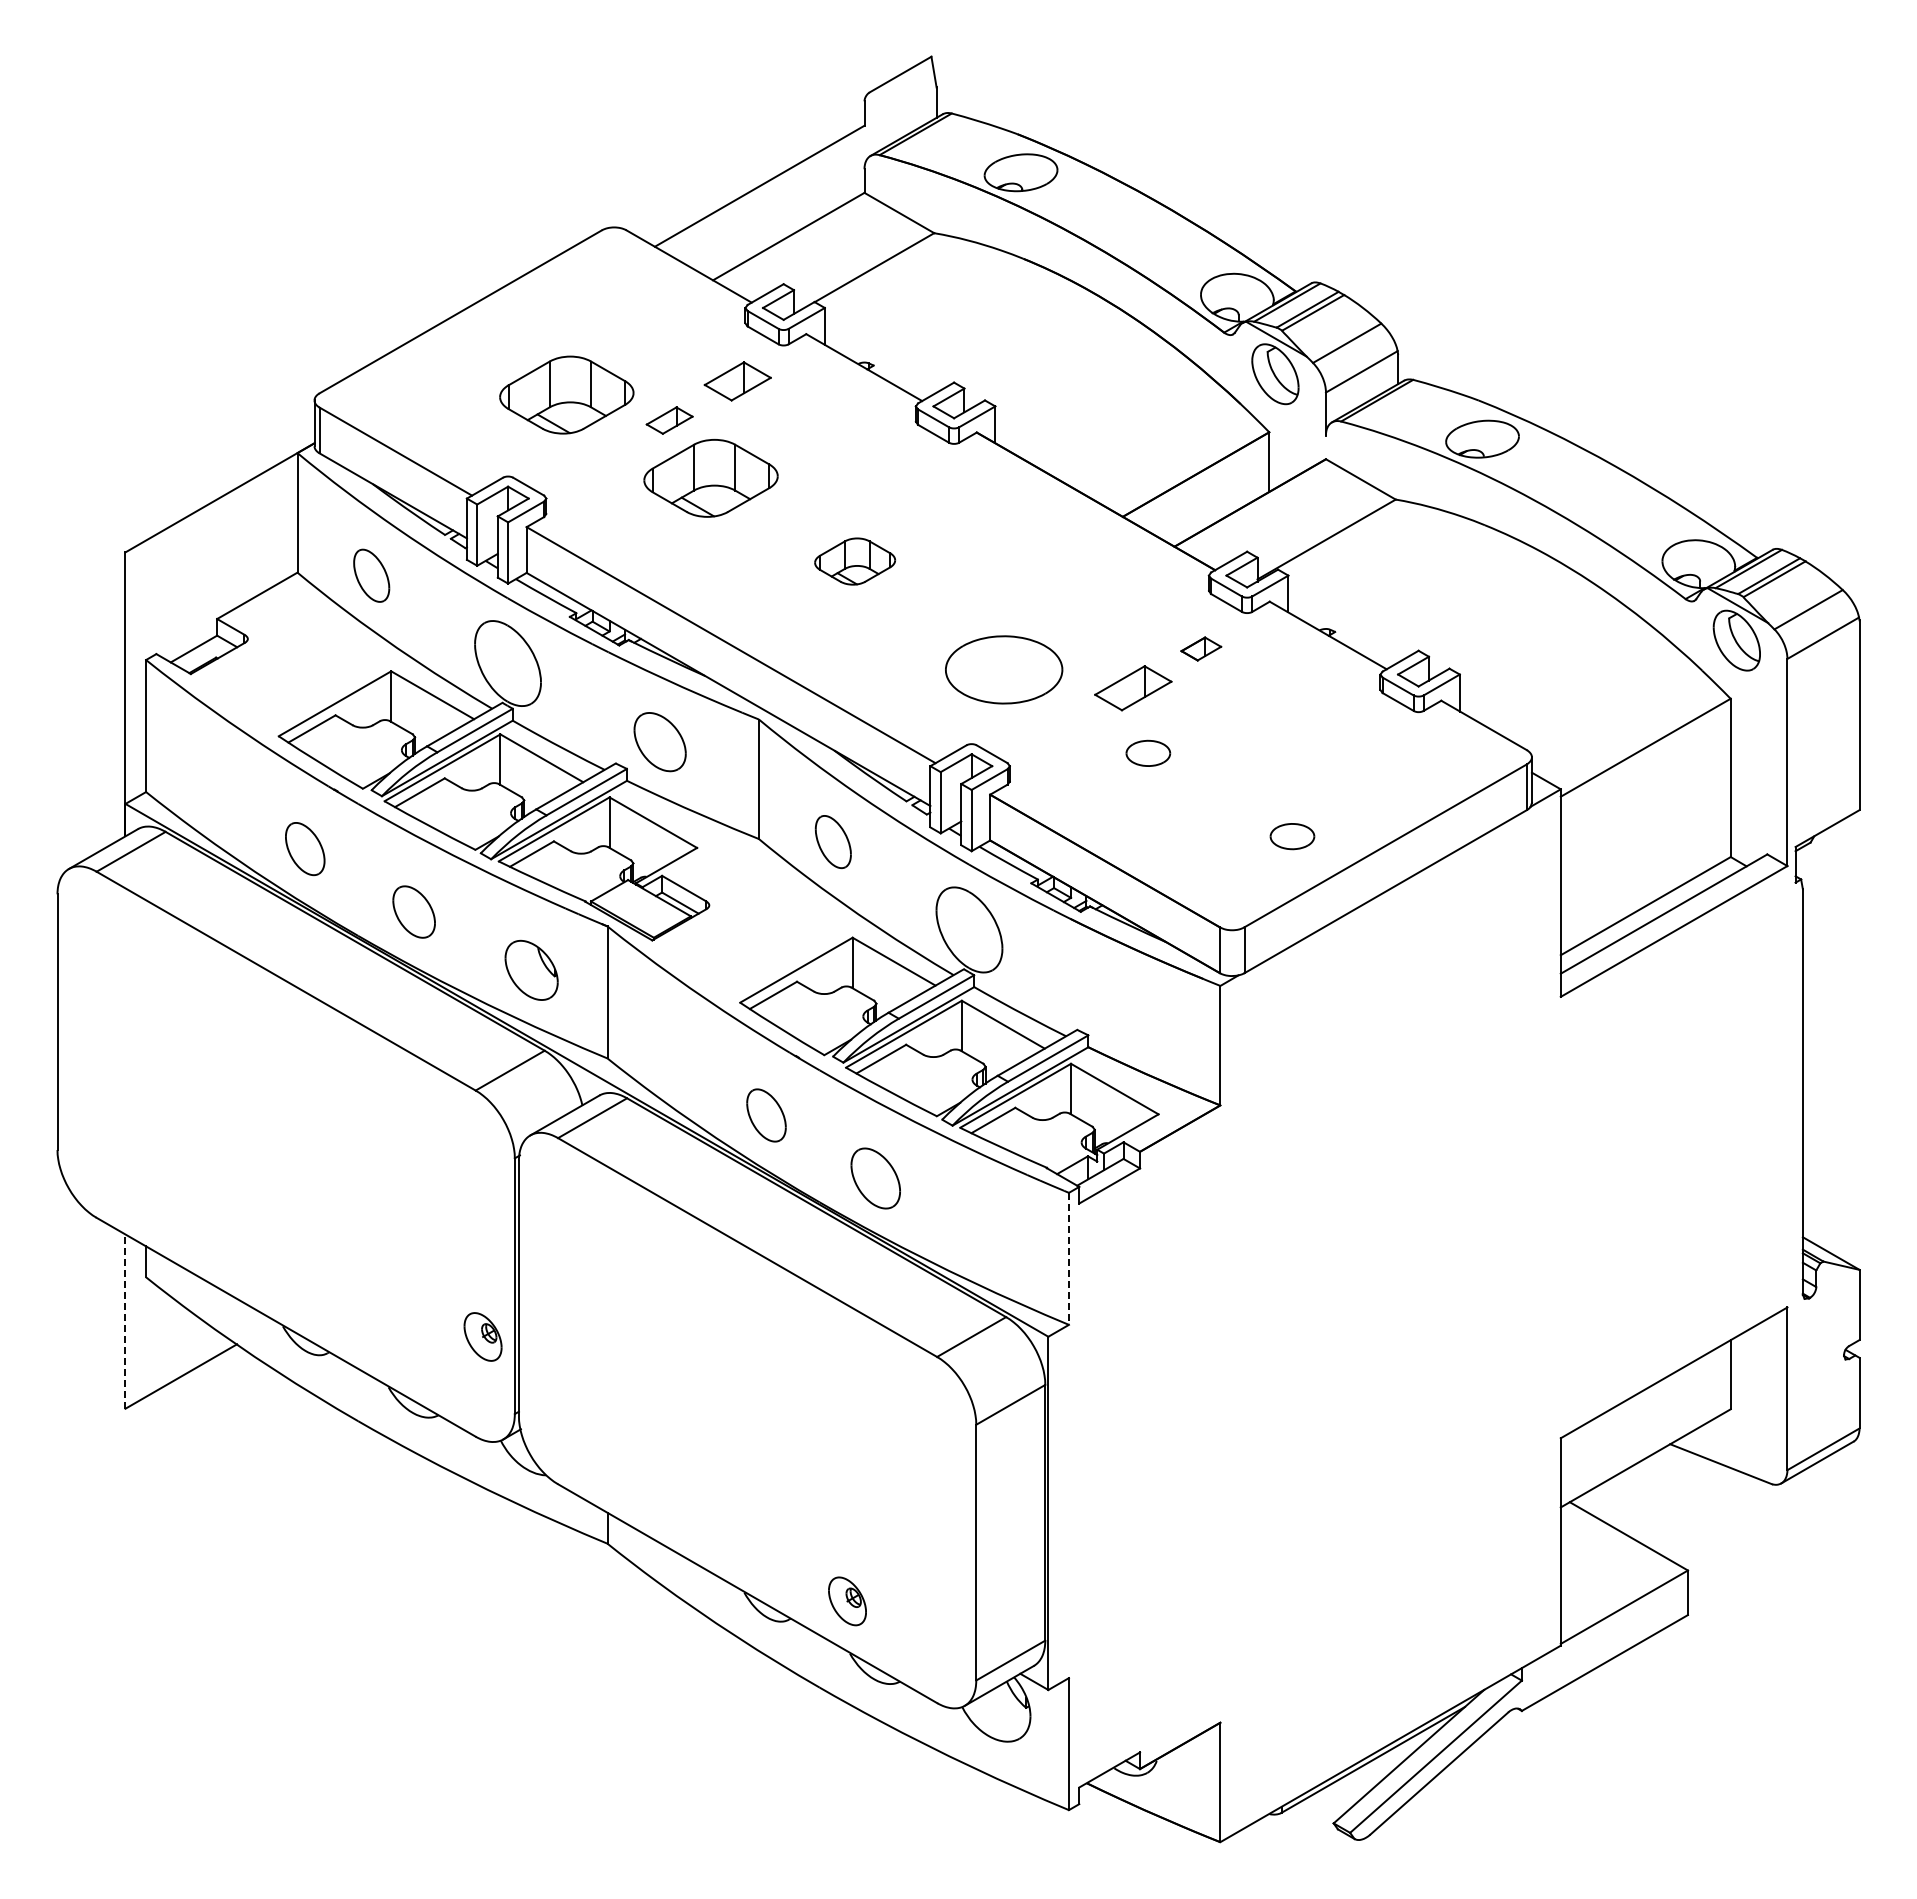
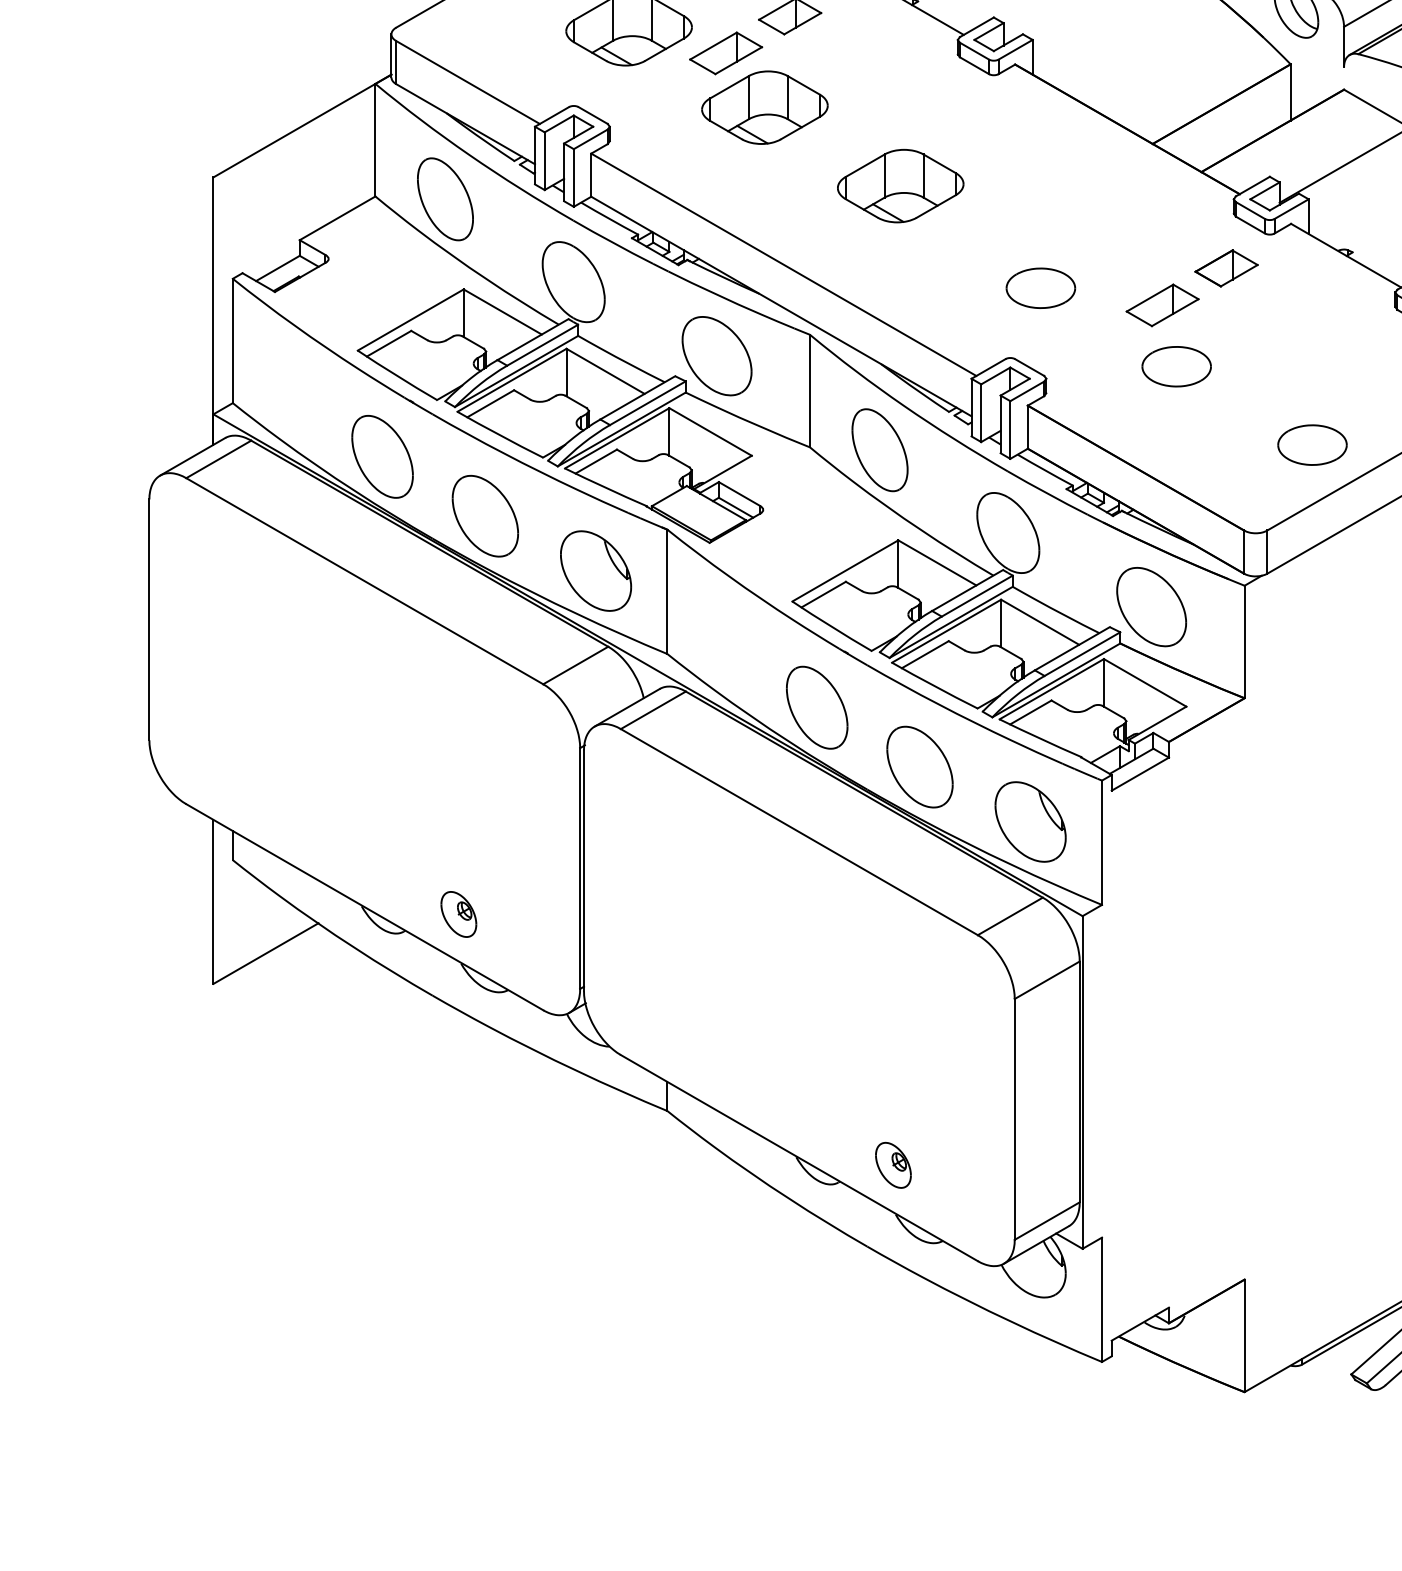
part: (669, 420) -> (725, 53), size x1.67
part: (854, 561) -> (900, 186), size x1.67
part: (371, 575) -> (445, 199), size x1.67
part: (1201, 648) -> (1226, 267), size x1.67
part: (1003, 670) -> (1040, 288), size x0.62
part: (659, 741) -> (716, 355), size x1.43
part: (1148, 753) -> (1176, 366), size x1.67
part: (1292, 836) -> (1312, 445), size x1.67
part: (833, 841) -> (880, 449), size x1.67
part: (305, 848) -> (382, 456), size x1.67
part: (413, 911) -> (484, 515), size x1.67
part: (531, 970) -> (595, 571), size x1.43
part: (1121, 1008) -> (1151, 606), added
part: (766, 1115) -> (817, 707), size x1.67
part: (875, 1178) -> (919, 767), size x1.43
part: (993, 1236) -> (1030, 821), added
line: (1068, 1259) -> (1101, 843), dashed -> solid
line: (125, 1321) -> (213, 901), dashed -> solid
part: (482, 1336) -> (458, 914), moved

